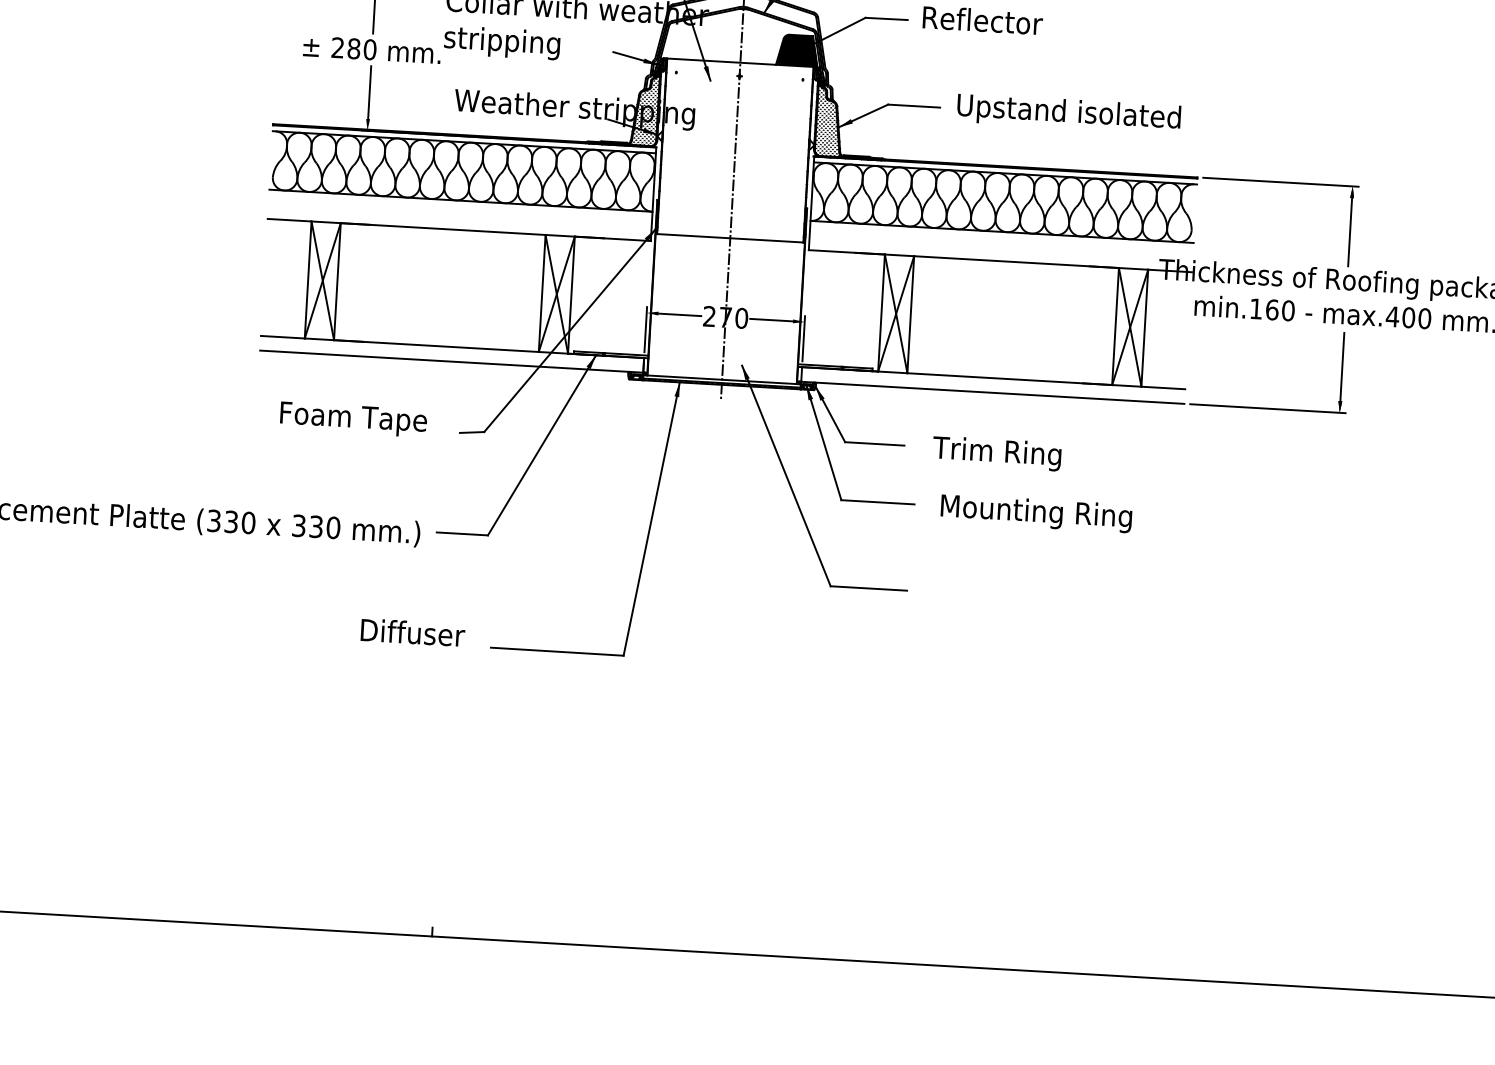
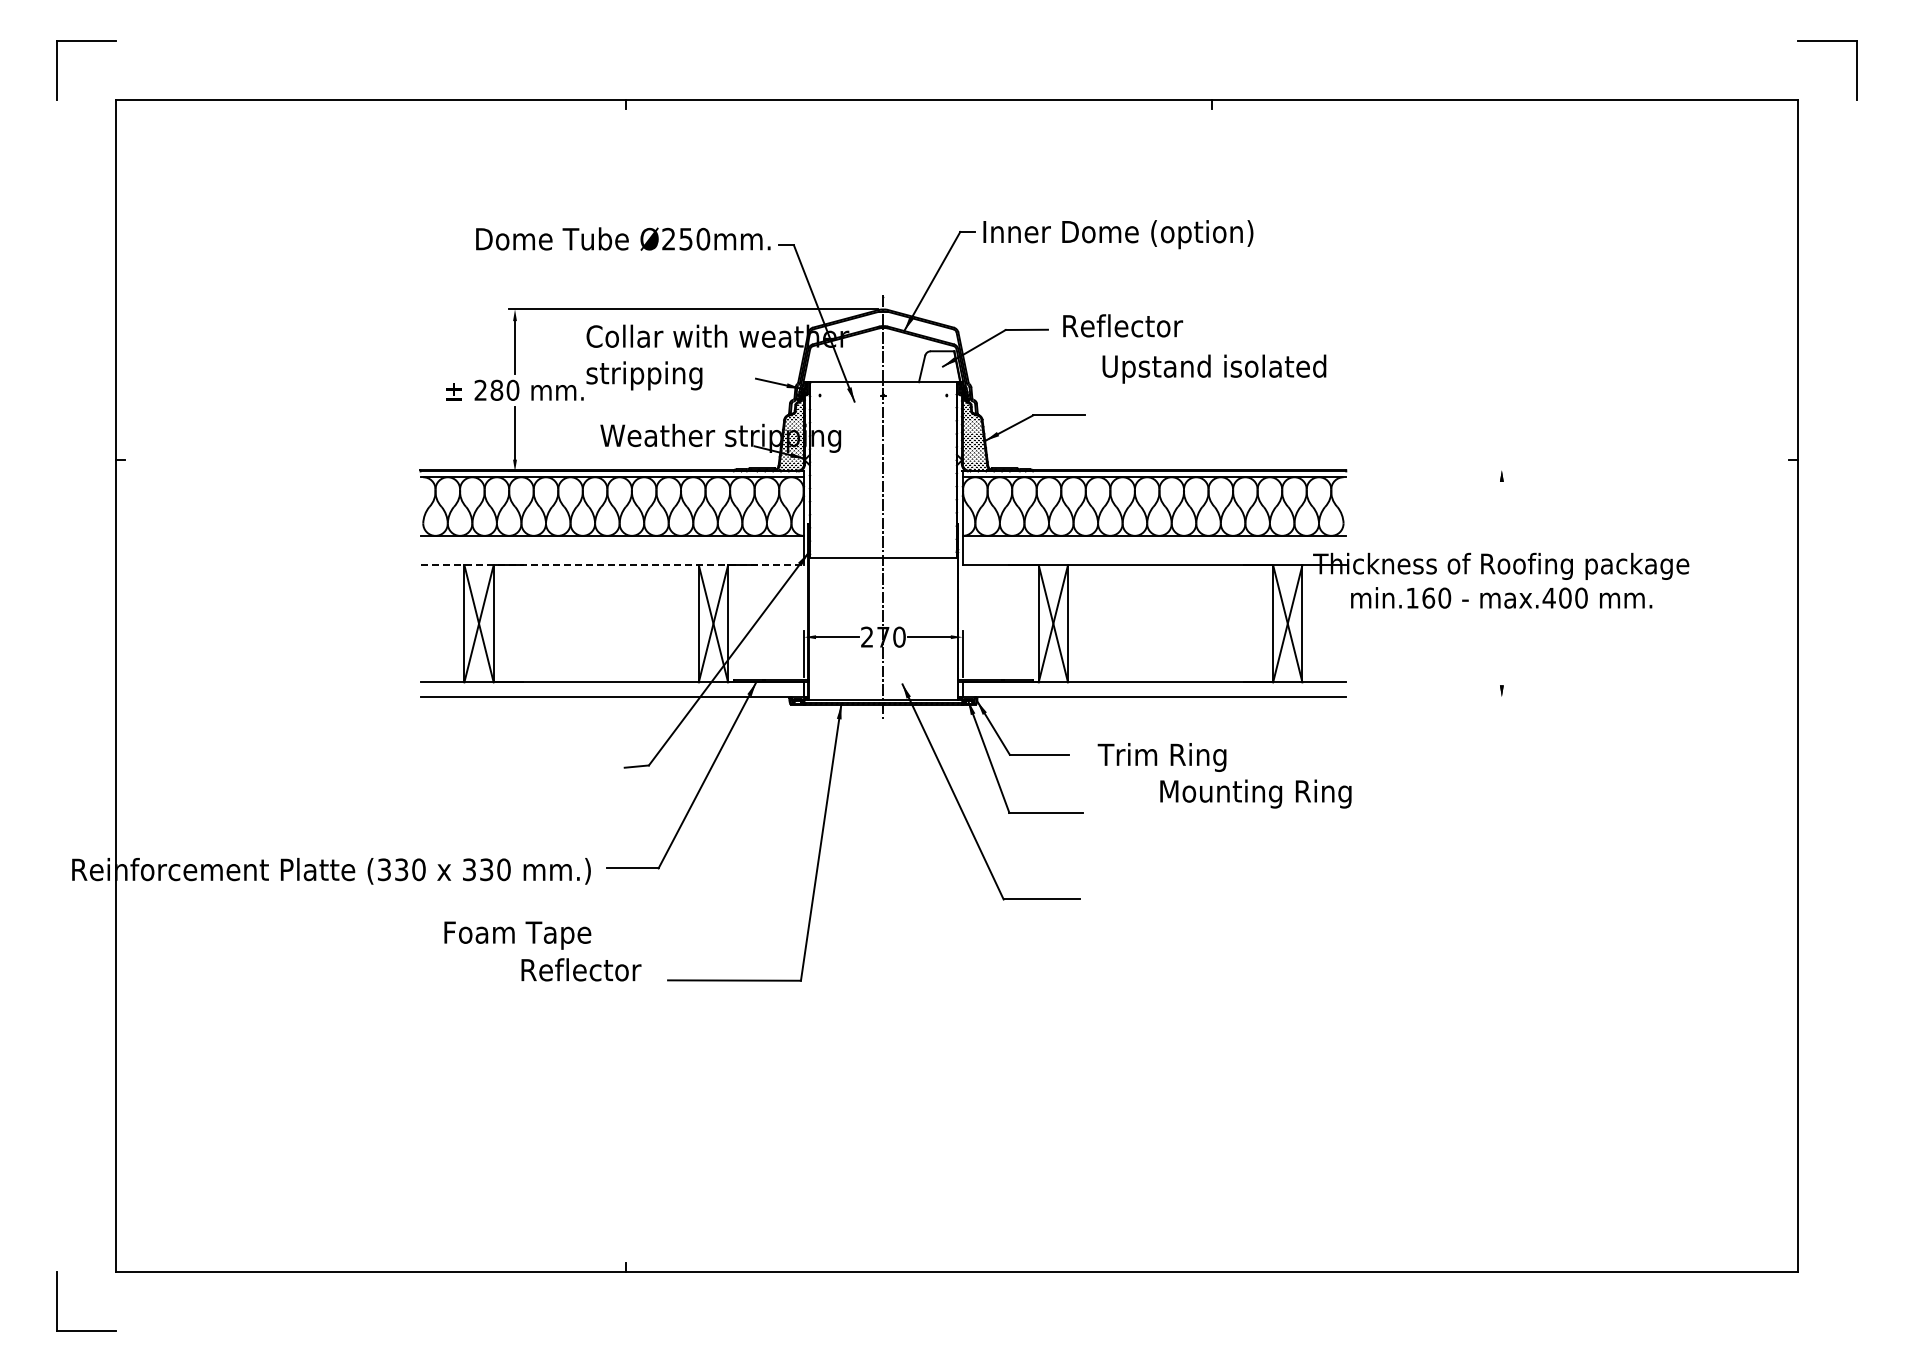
fill: (797, 50) -> (939, 366), removed
text: (1069, 113) -> (1214, 368), moved
line: (1280, 182) -> (1429, 470), removed
line: (459, 230) -> (612, 565), solid -> dashed
line: (1349, 231) -> (1501, 515), removed
line: (1341, 367) -> (1501, 651), removed
line: (1267, 409) -> (1429, 697), removed
text: (353, 419) -> (517, 935), moved
text: (1036, 512) -> (1255, 793), moved
text: (398, 631) -> (574, 969), Diffuser -> Reflector

